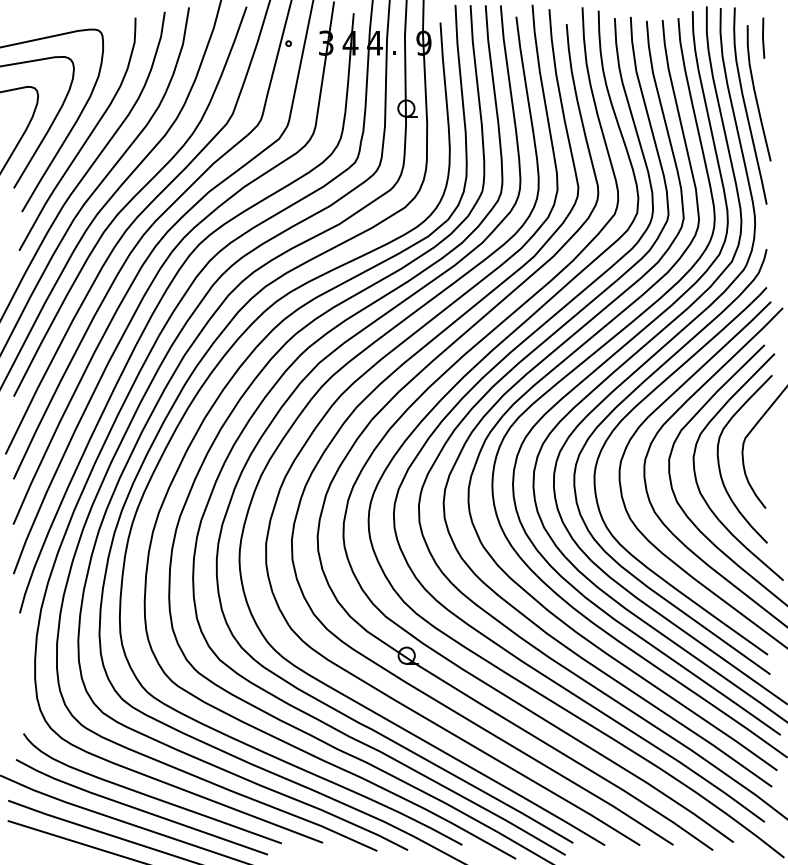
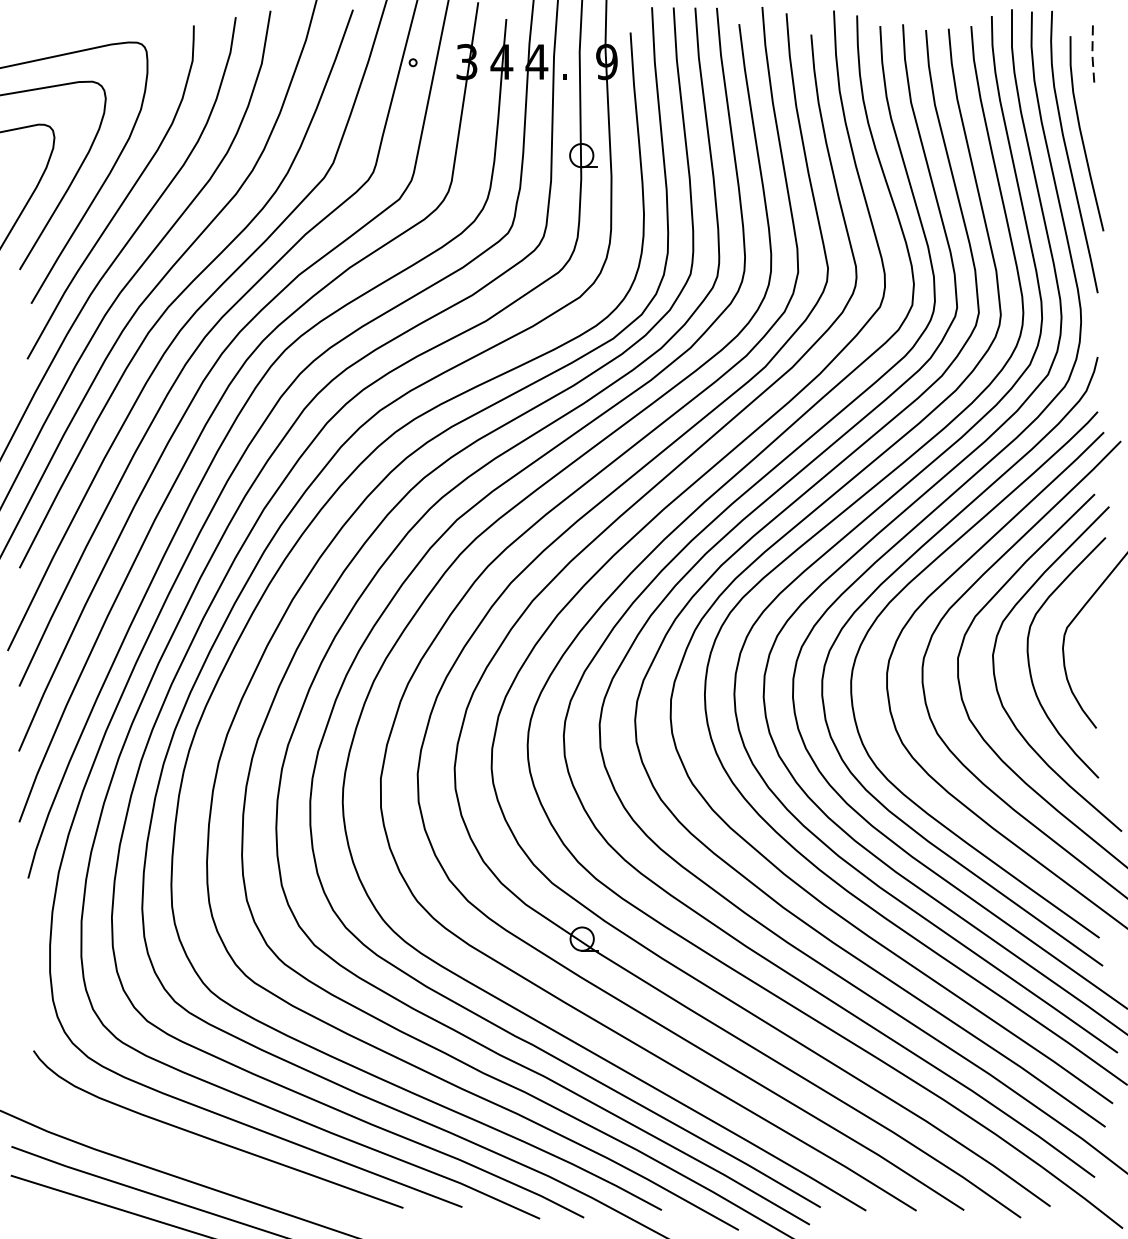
line: (762, 38) -> (1091, 55), solid -> dashed
line: (141, 809) -> (202, 1159), removed

